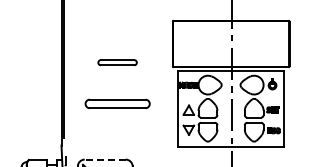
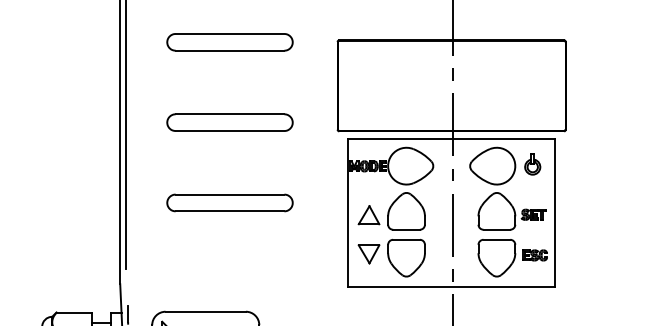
part: (117, 21) -> (229, 41), added
part: (117, 62) -> (229, 121), size x1.67
line: (105, 159) -> (206, 311), dashed -> solid

